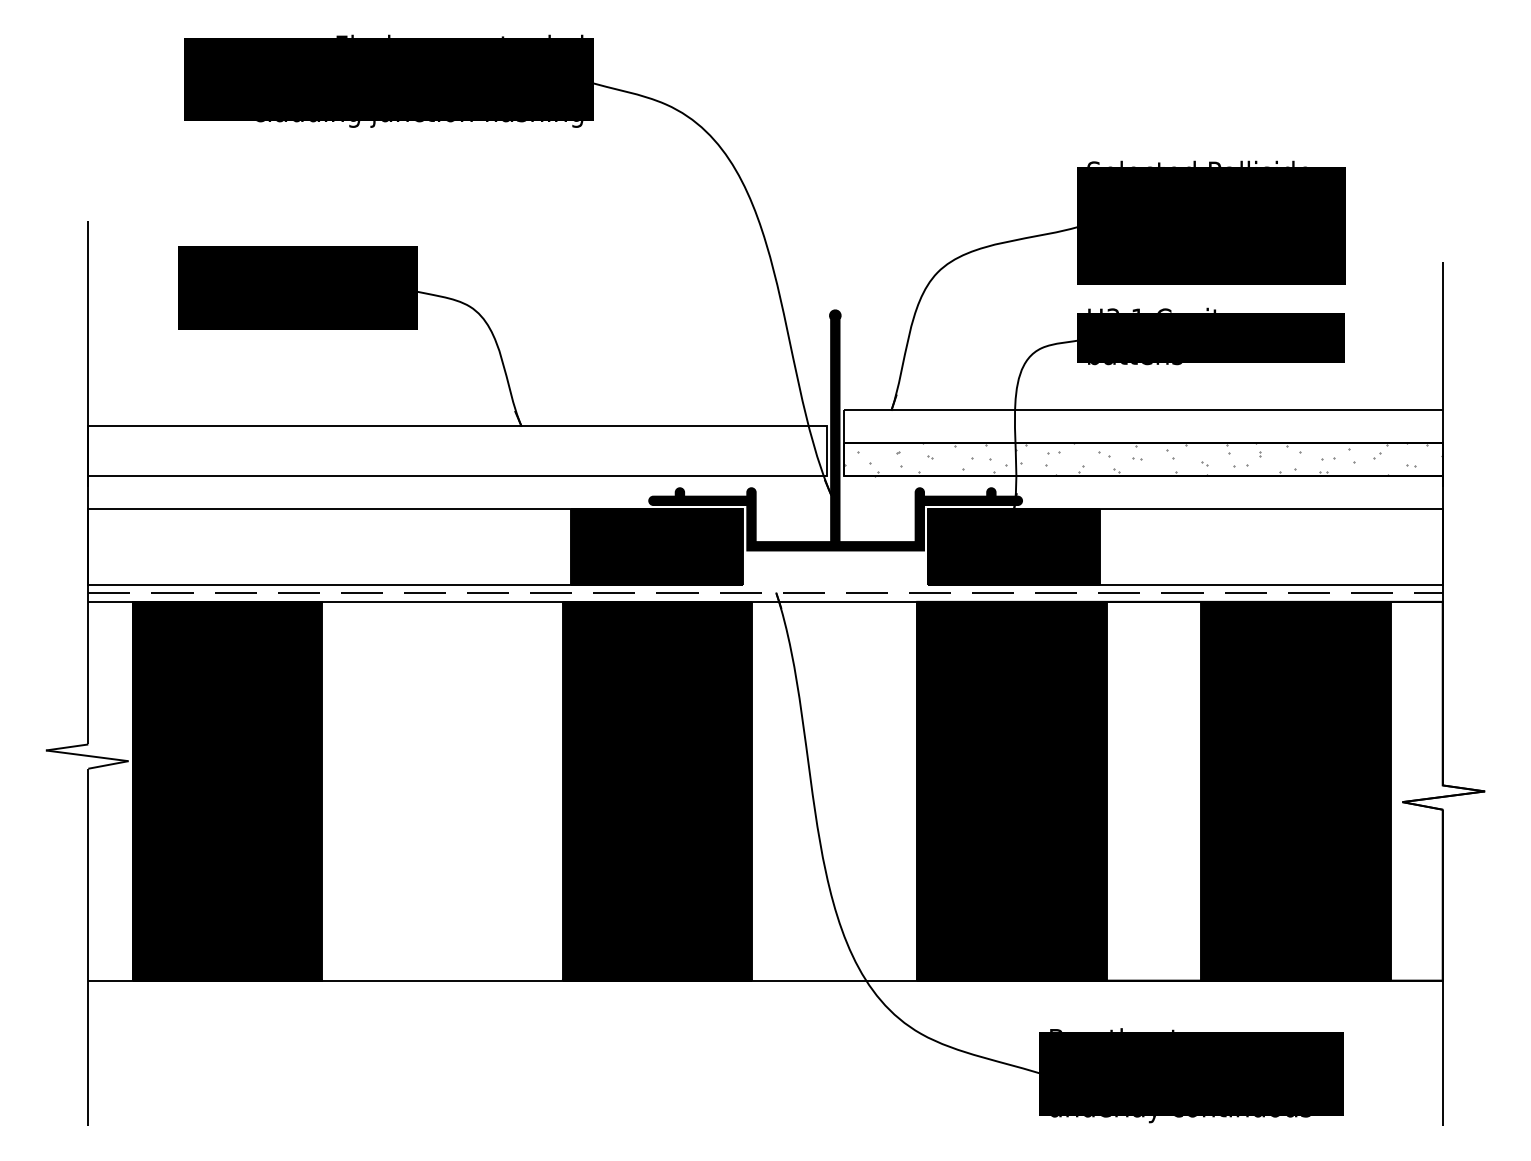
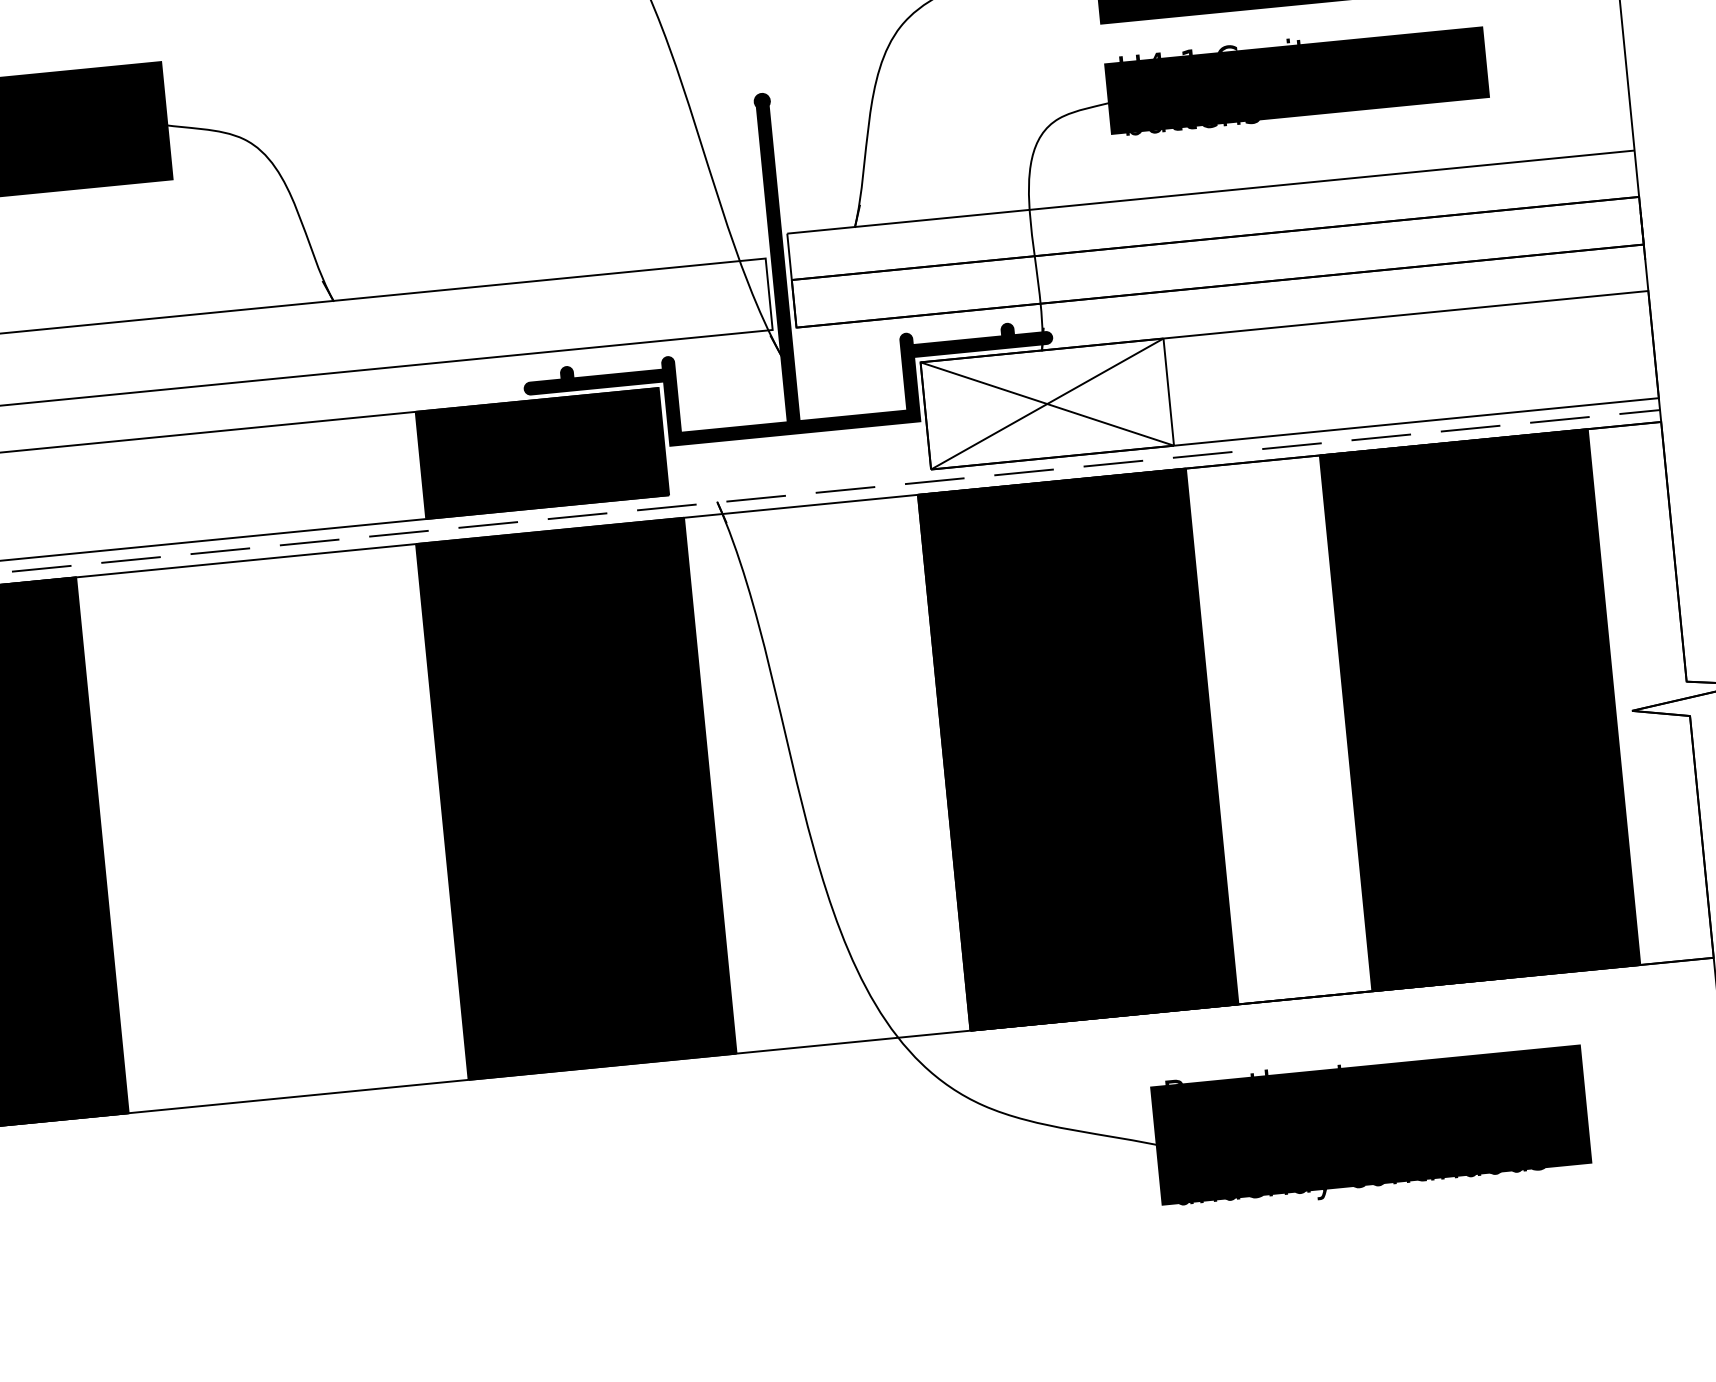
text: (1112, 310) -> (1153, 55), H3.1 -> H4.1
hatch: (1142, 458) -> (1216, 260), removed
fill: (1013, 547) -> (1046, 404), removed

